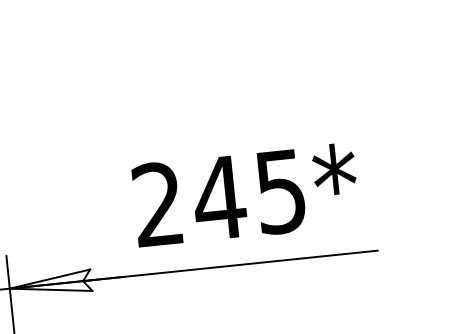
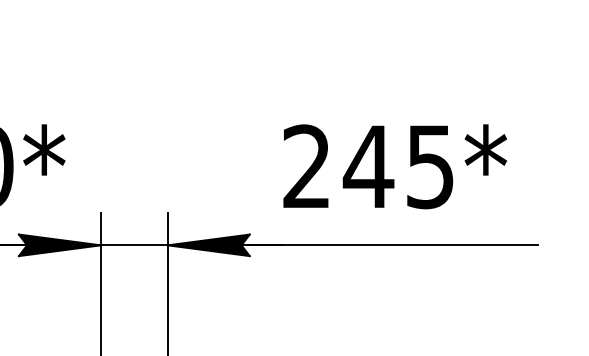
text: (245, 195) -> (394, 166), moved
fill: (50, 284) -> (208, 245), added

